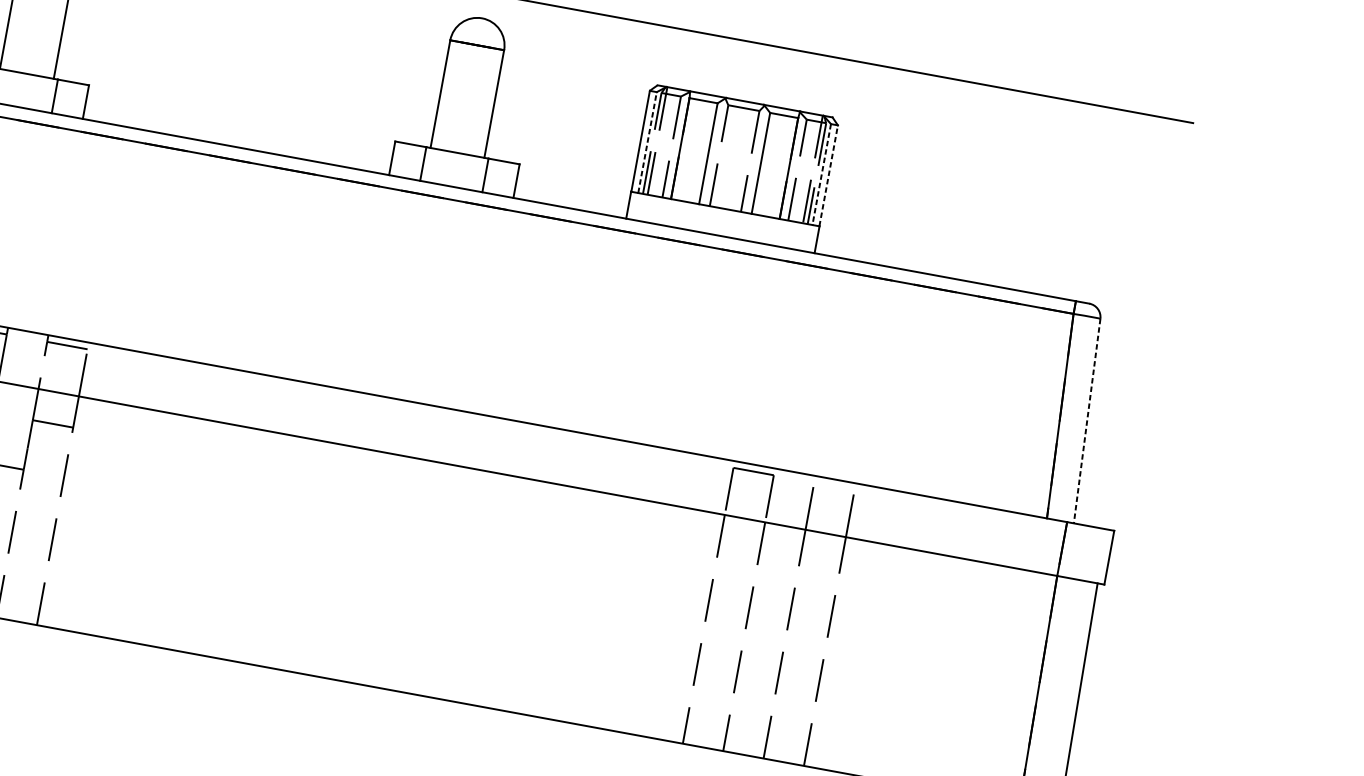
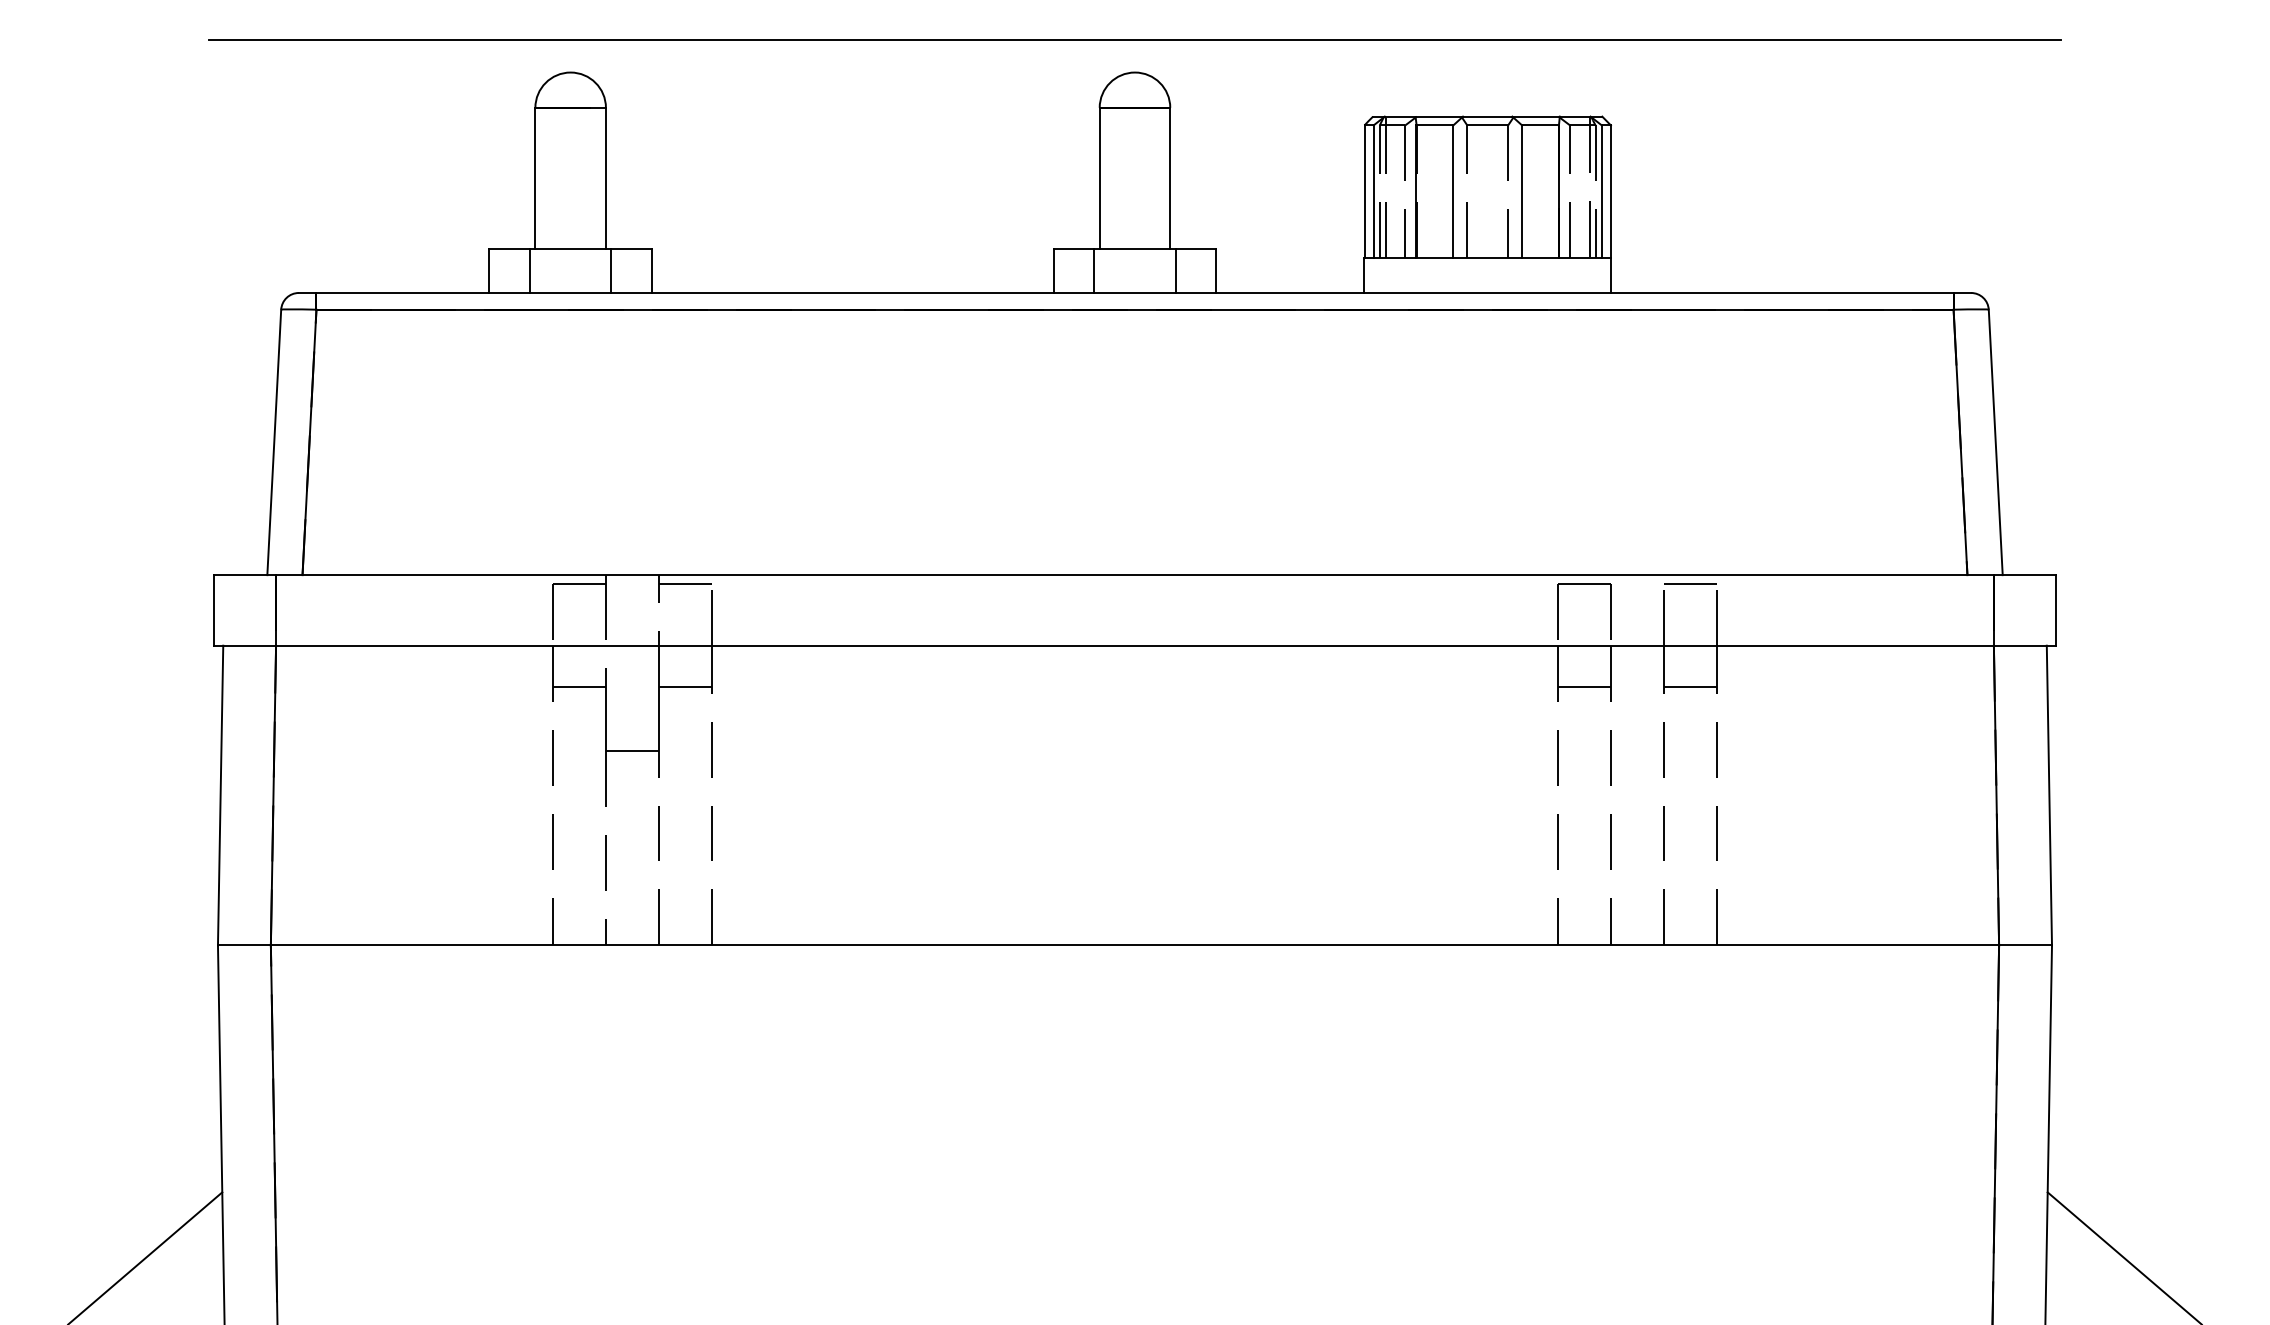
line: (647, 142) -> (1373, 191), dashed -> solid
line: (821, 175) -> (1601, 192), dashed -> solid
line: (828, 175) -> (1610, 191), dashed -> solid
line: (1086, 421) -> (1995, 442), dashed -> solid
line: (834, 486) -> (1690, 583), added
line: (739, 549) -> (1584, 686), added
line: (820, 564) -> (1690, 686), added

